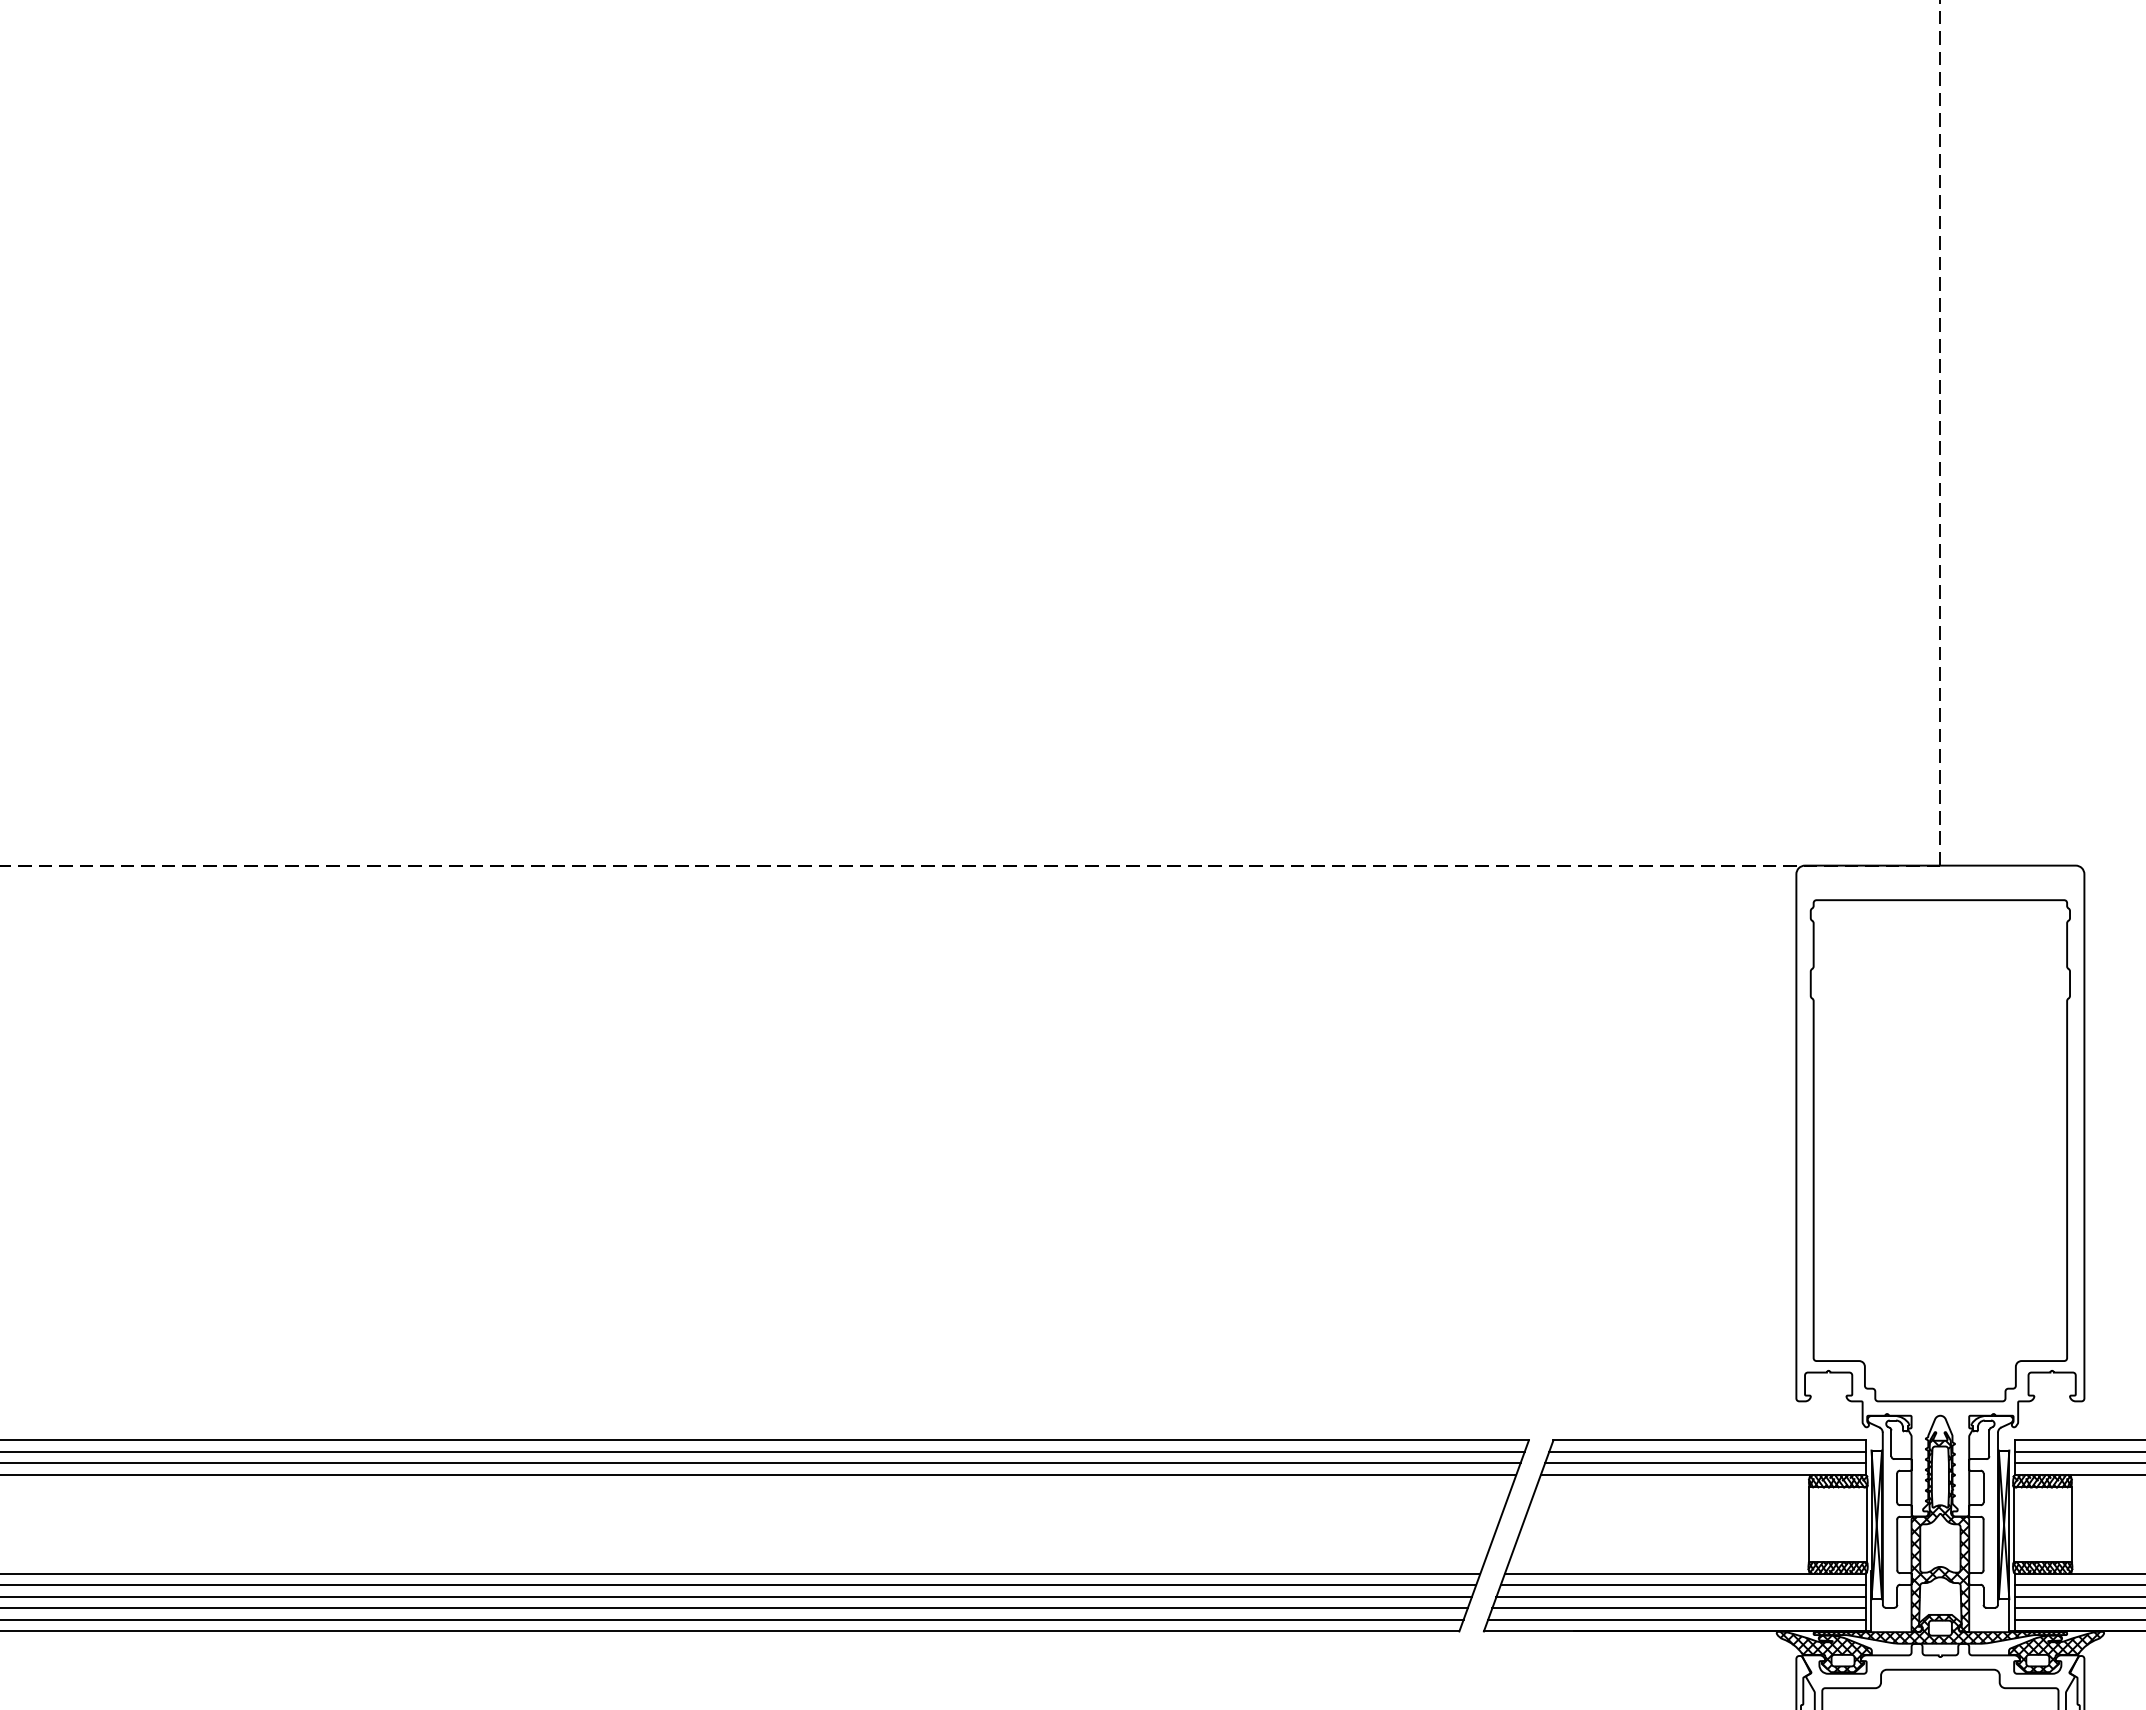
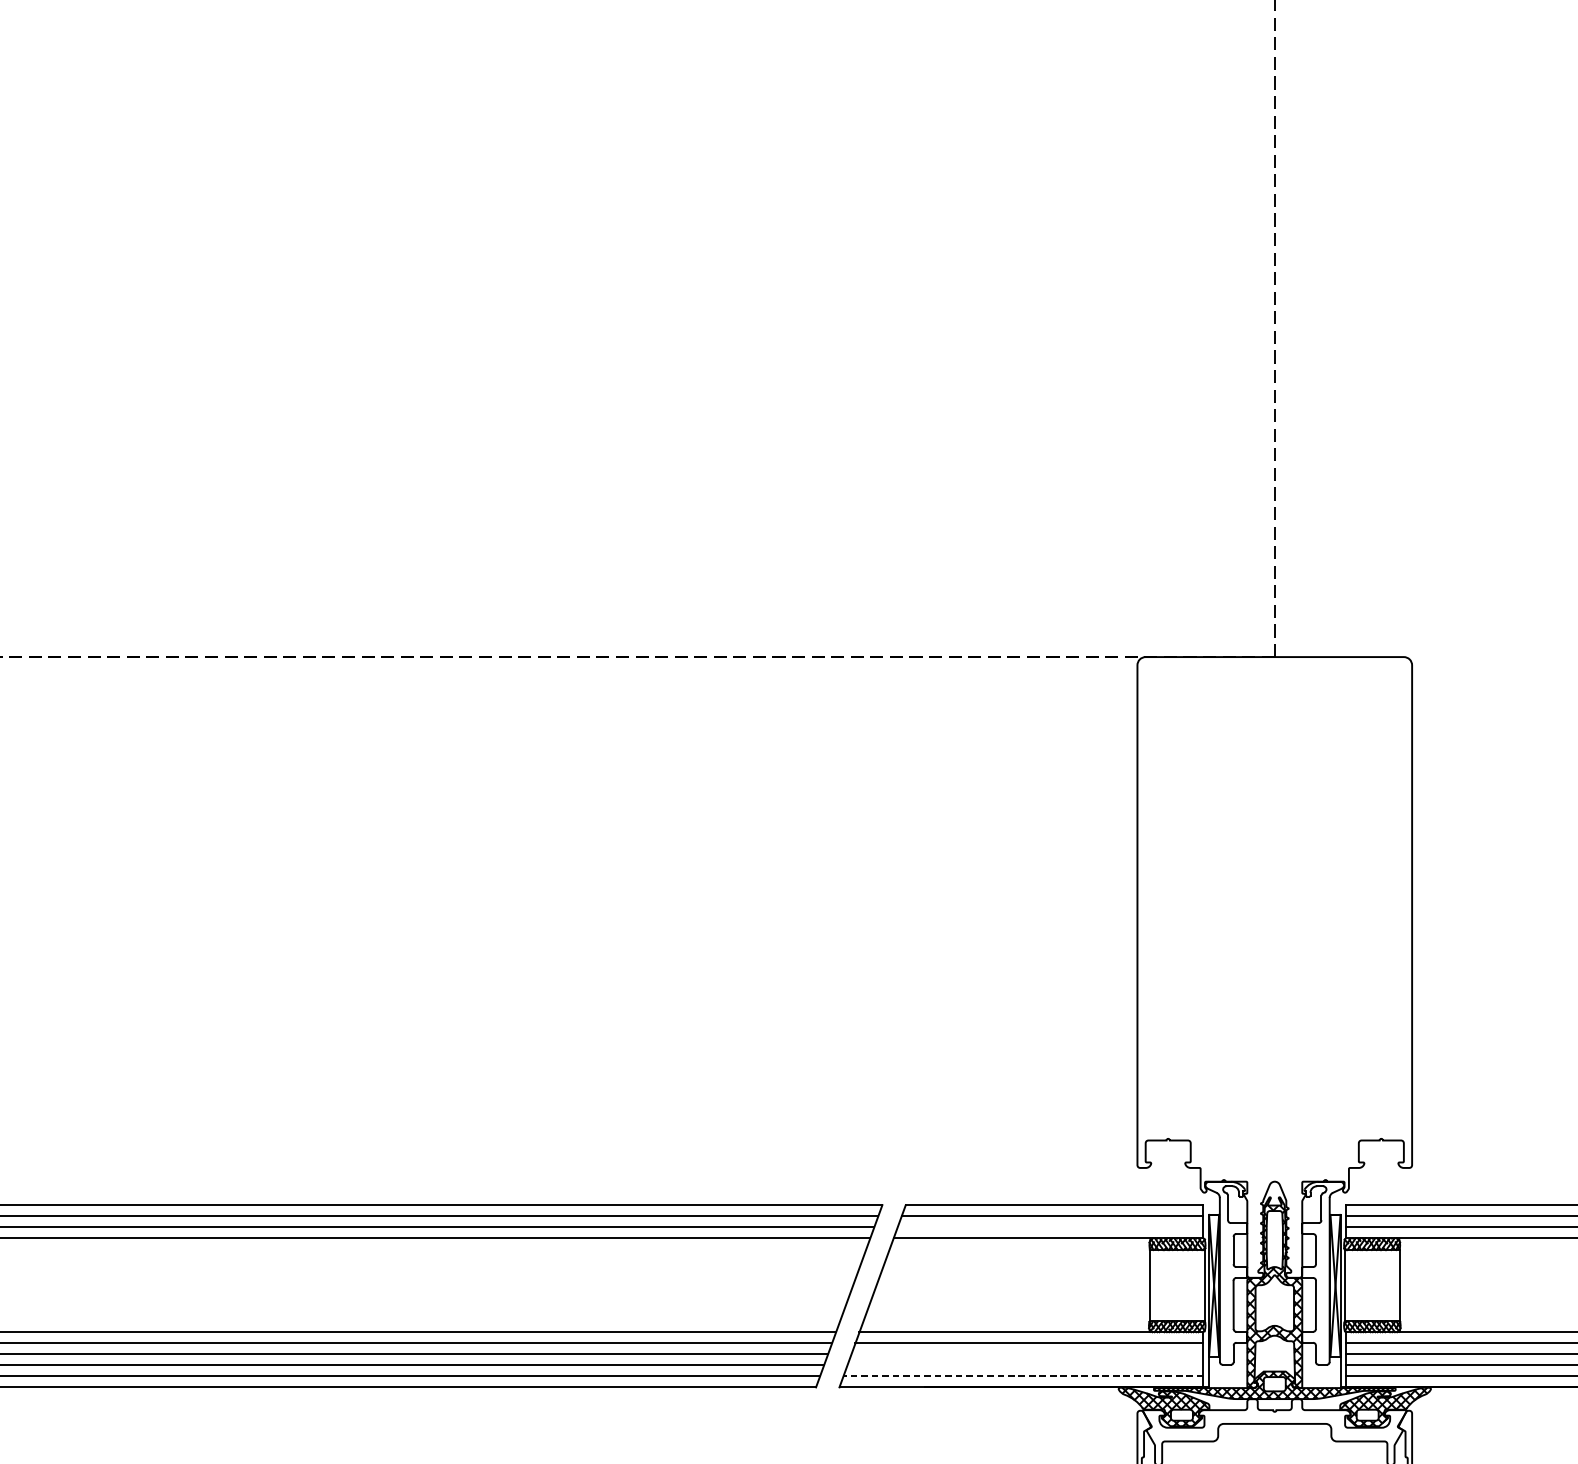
part: (1939, 1150) -> (1273, 928), removed
line: (1705, 1463) -> (1050, 1227), removed
line: (1680, 1596) -> (1026, 1354), removed
line: (1678, 1608) -> (1025, 1365), removed
line: (1676, 1619) -> (1023, 1375), solid -> dashed

